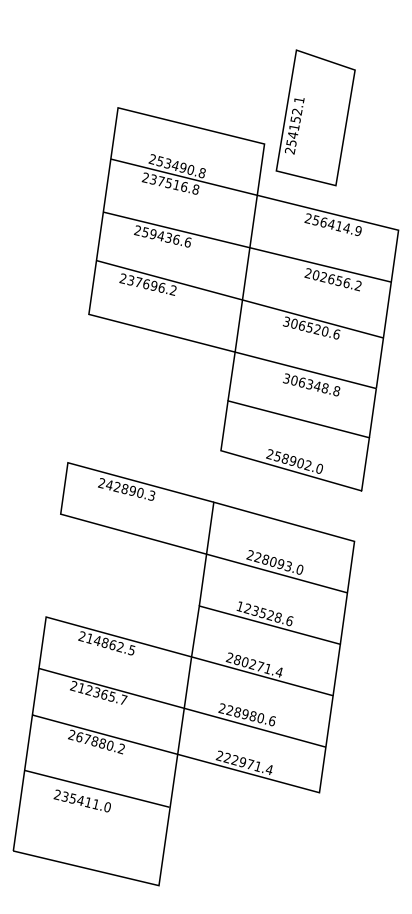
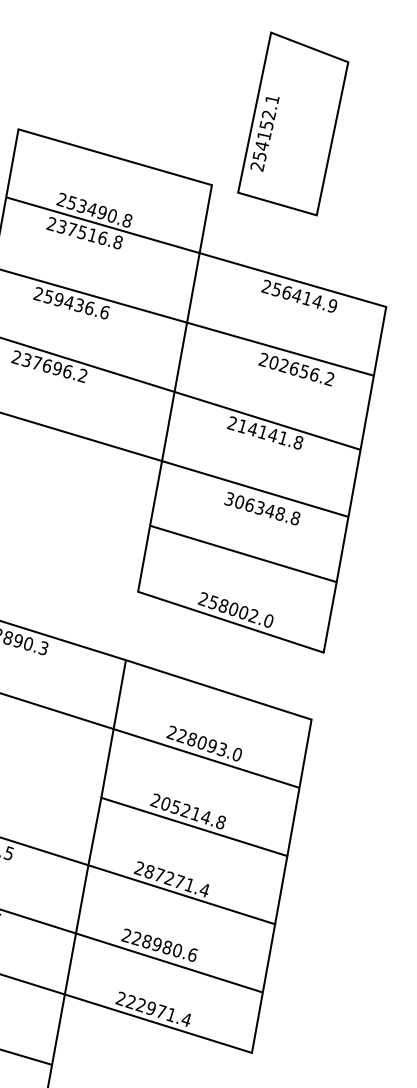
text: (315, 117) -> (293, 123), moved
text: (311, 327) -> (265, 432), 306520.6 -> 214141.8
text: (292, 461) -> (232, 609), 258902.0 -> 258002.0
text: (264, 613) -> (187, 811), 123528.6 -> 205214.8
text: (245, 661) -> (160, 874), 280271.4 -> 287271.4

